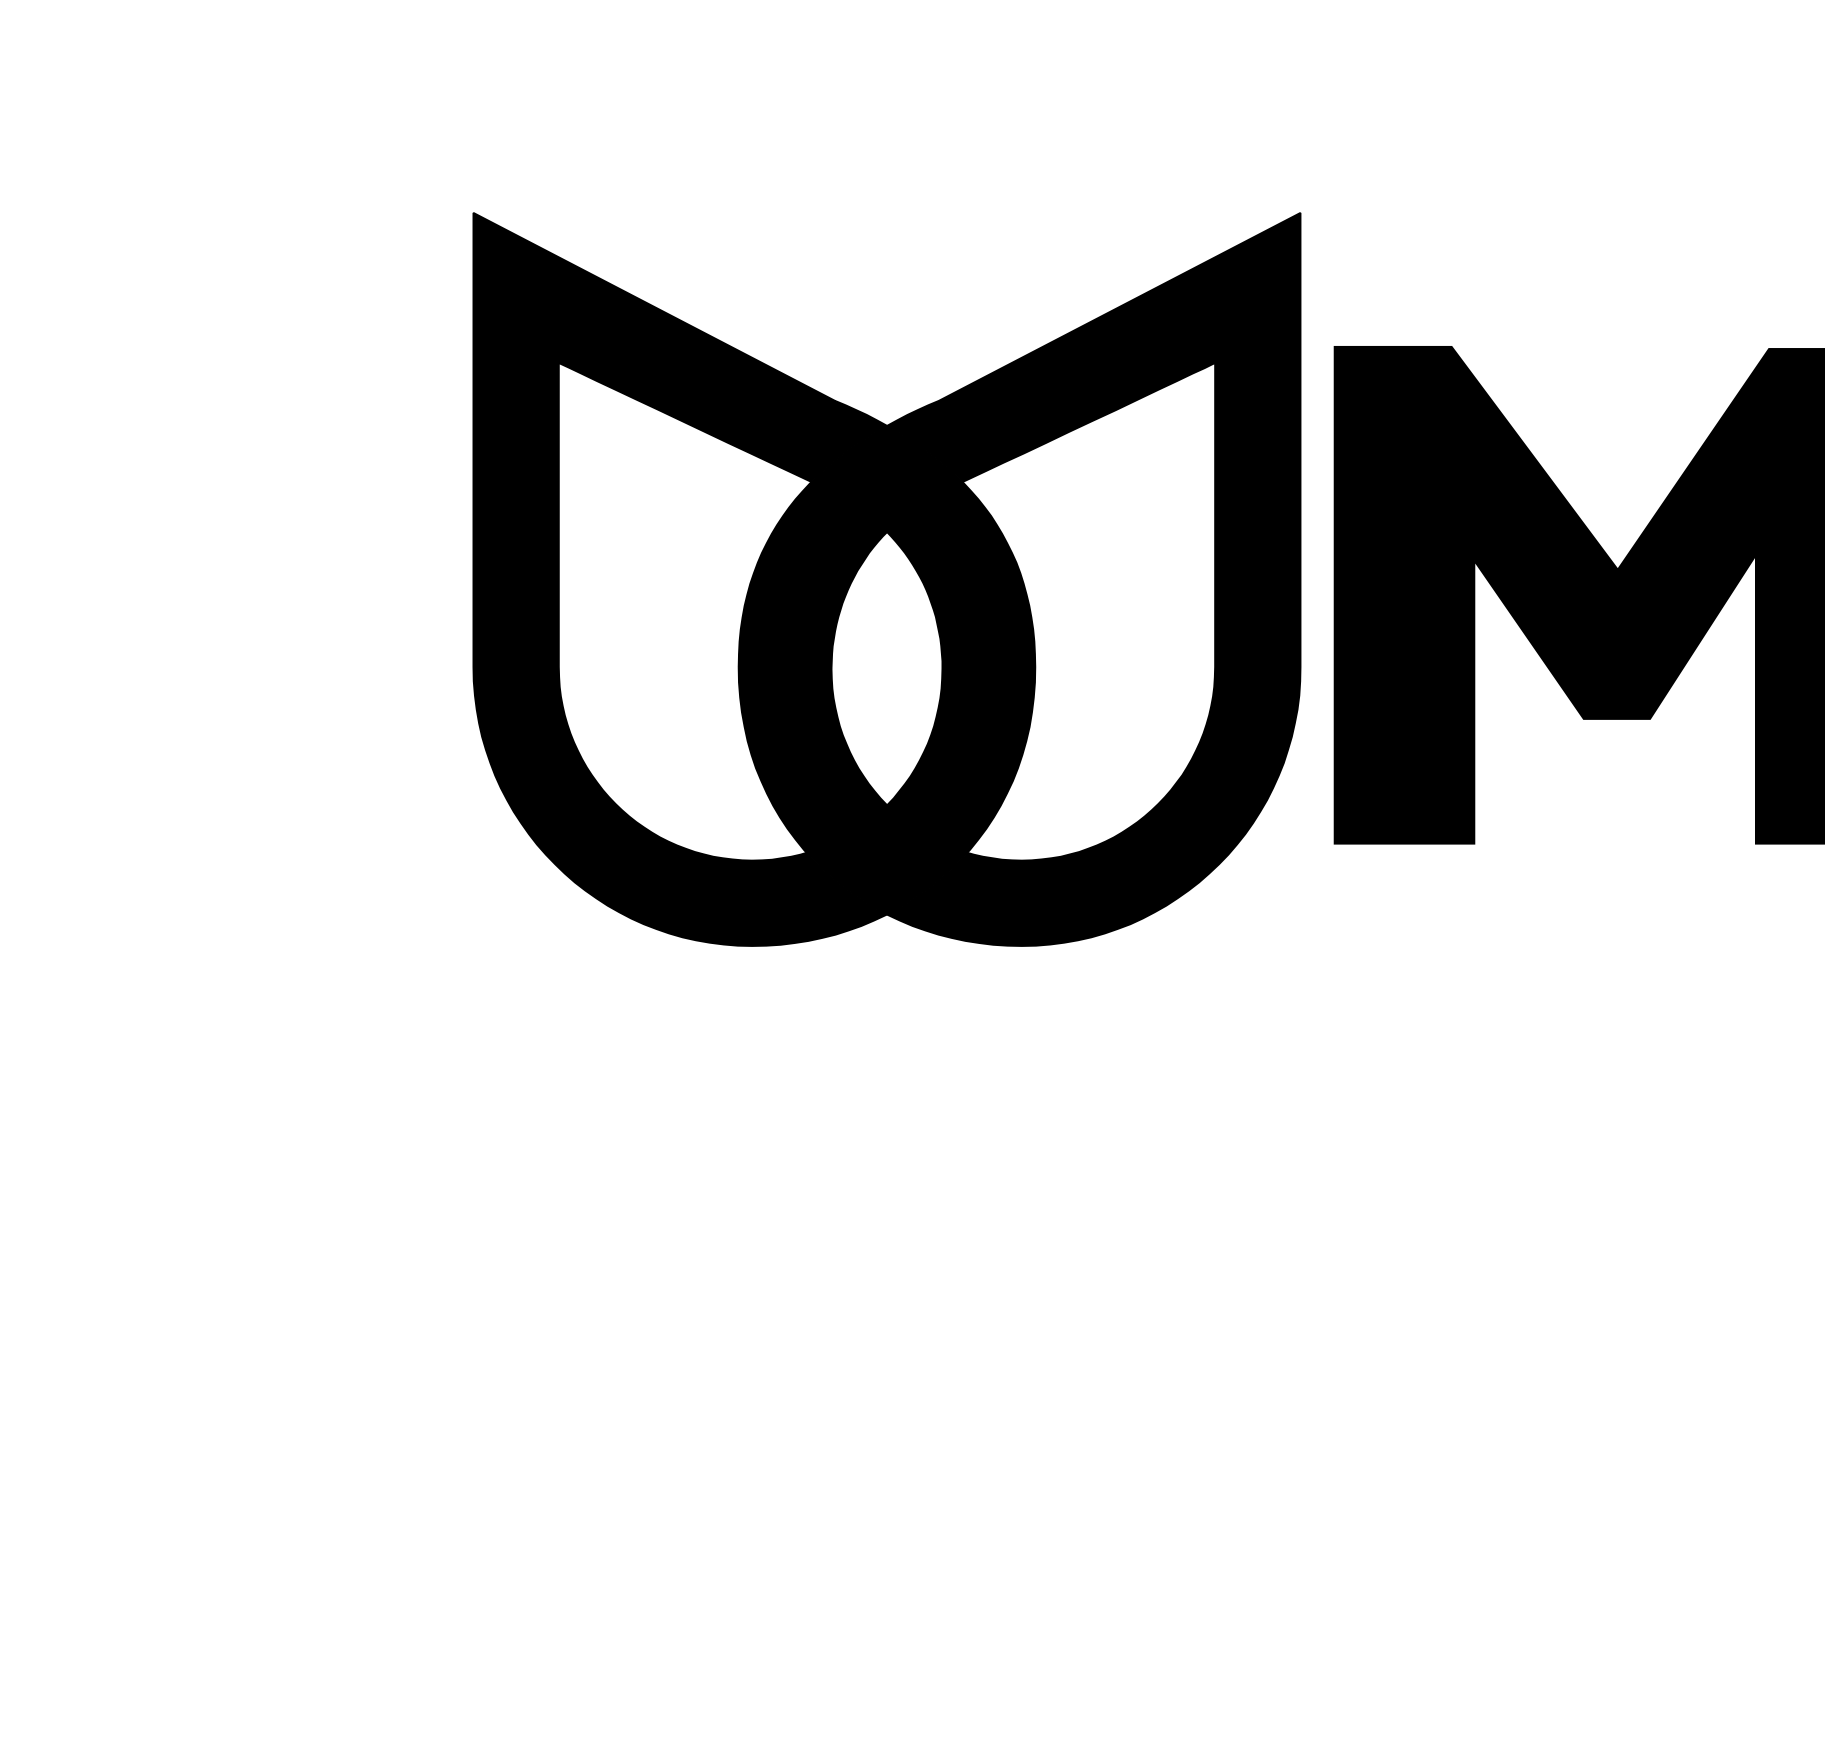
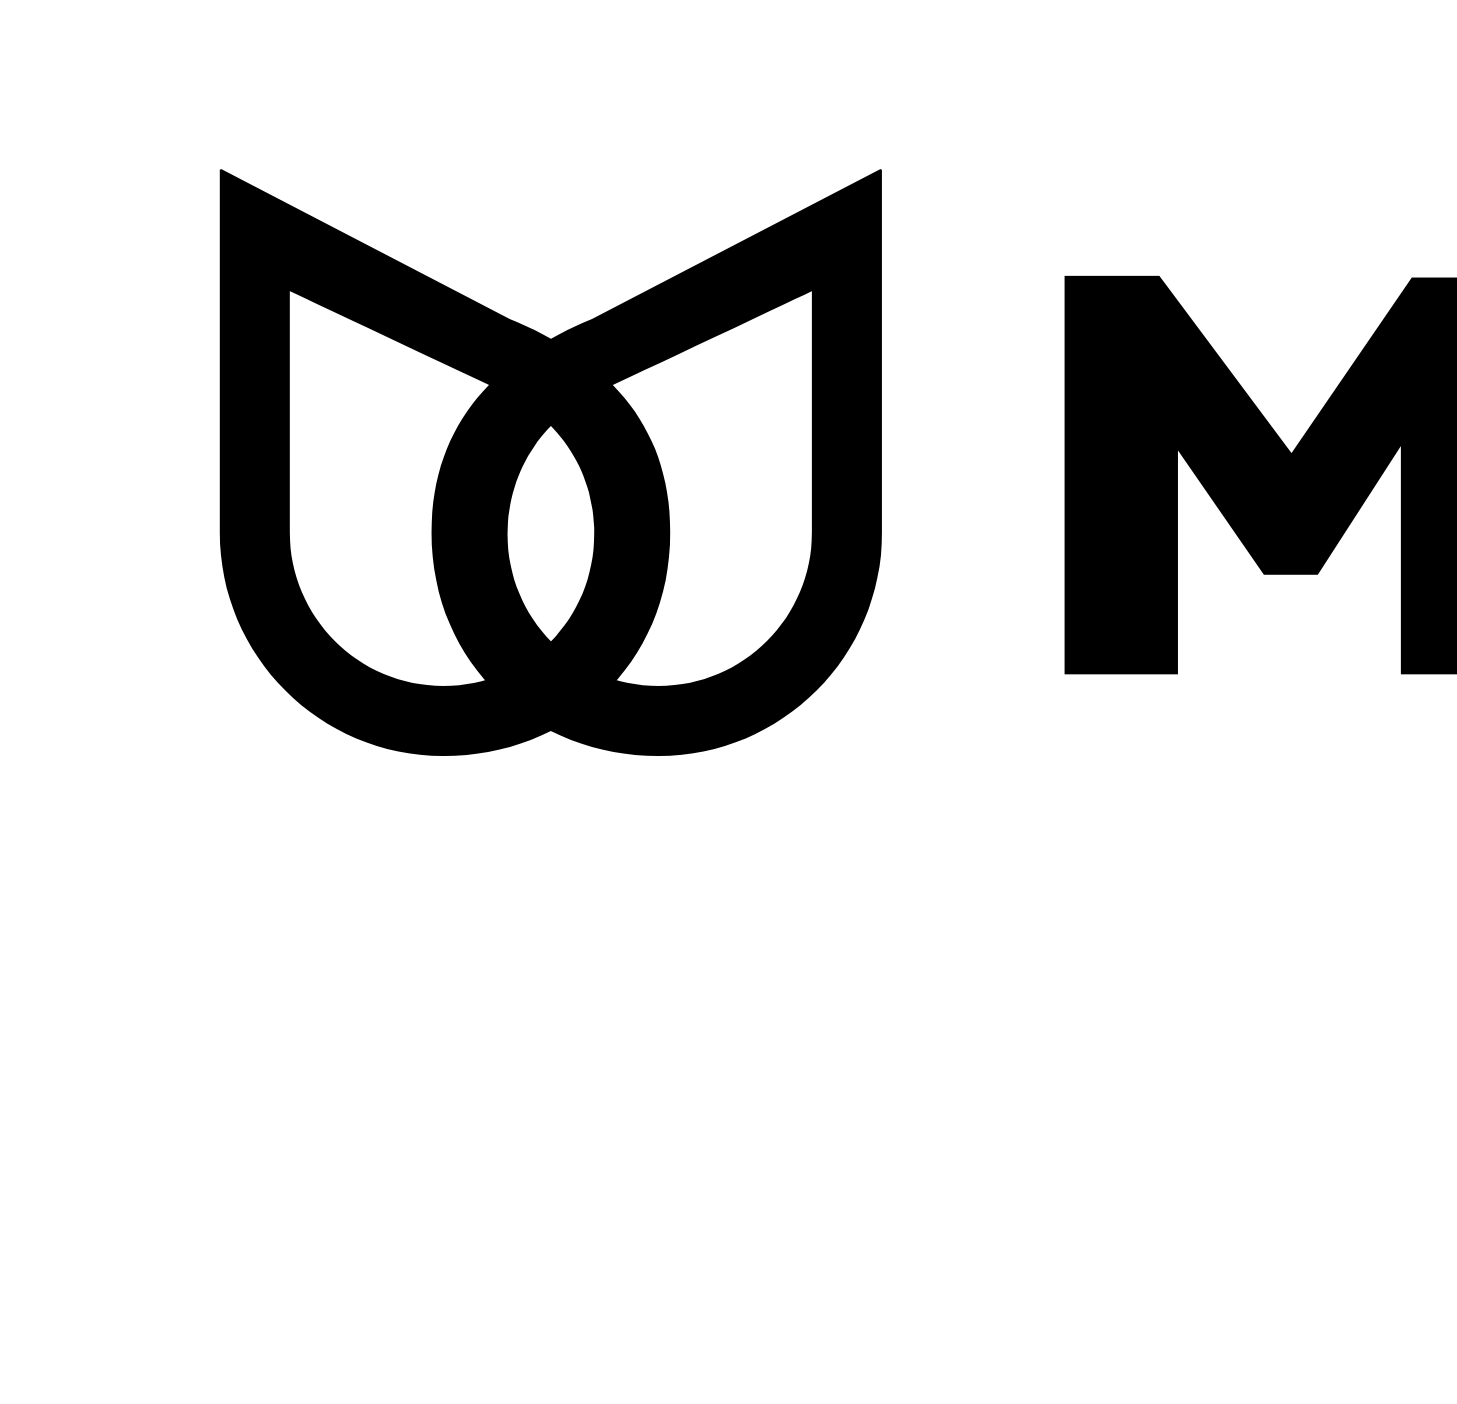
part: (886, 579) -> (550, 462), moved

